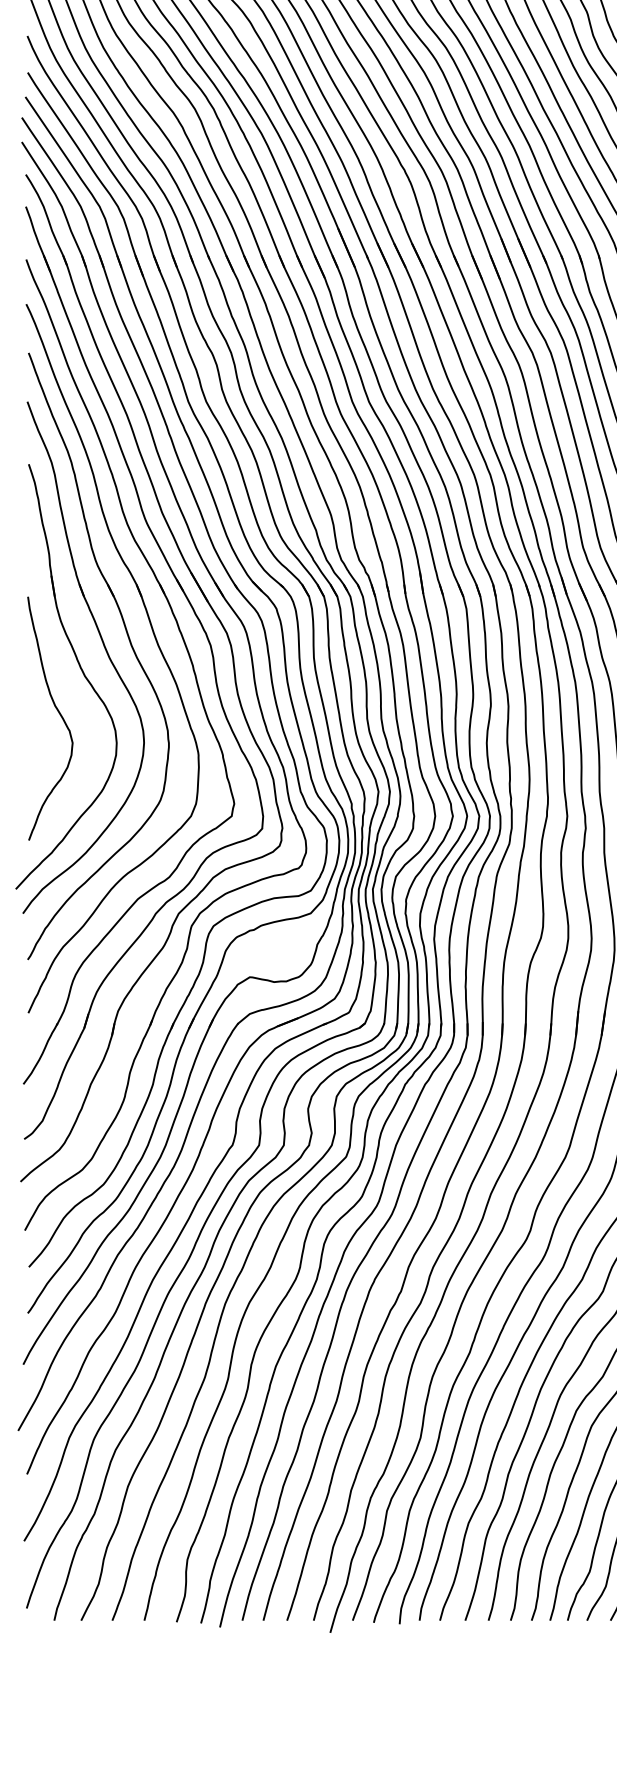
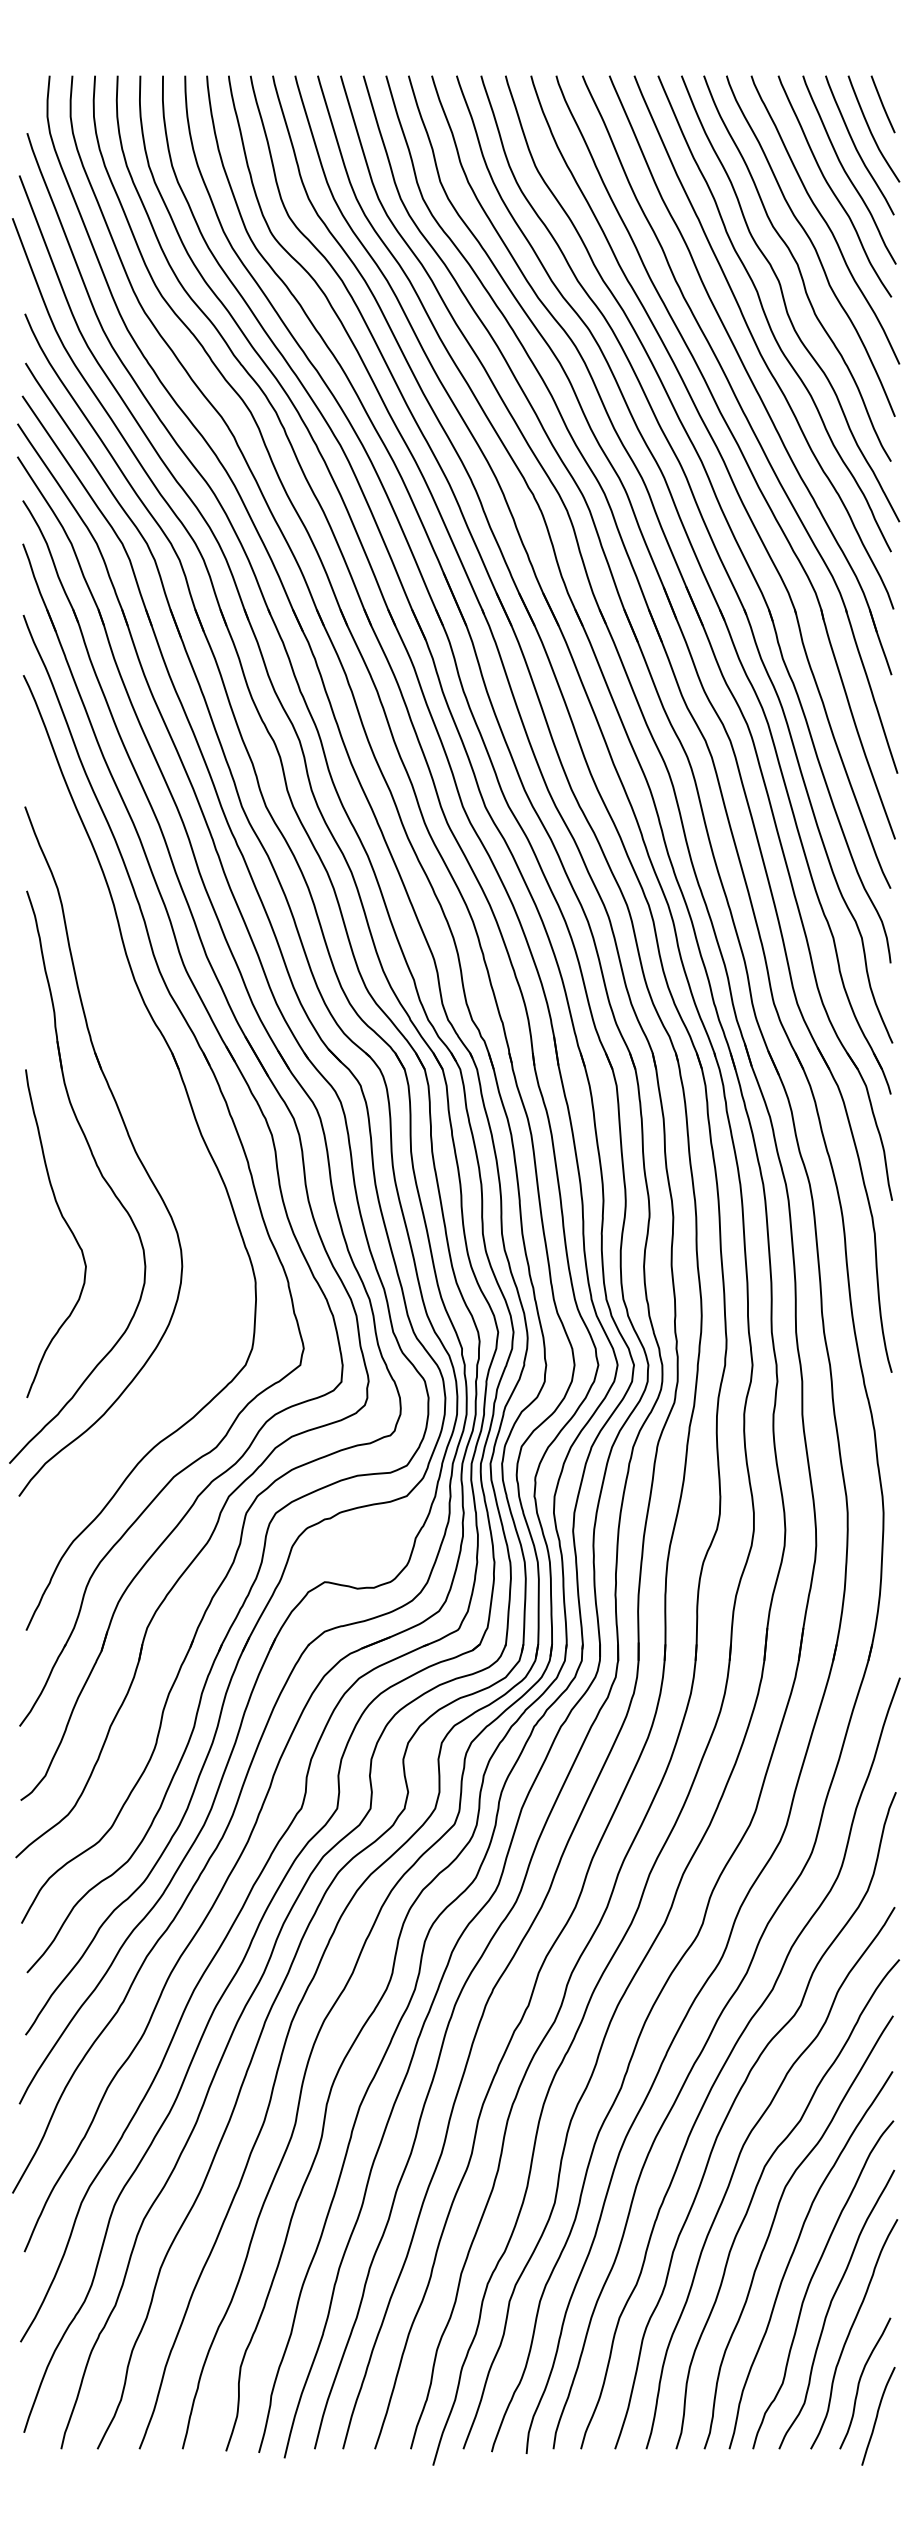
part: (130, 644) -> (163, 1133), removed

